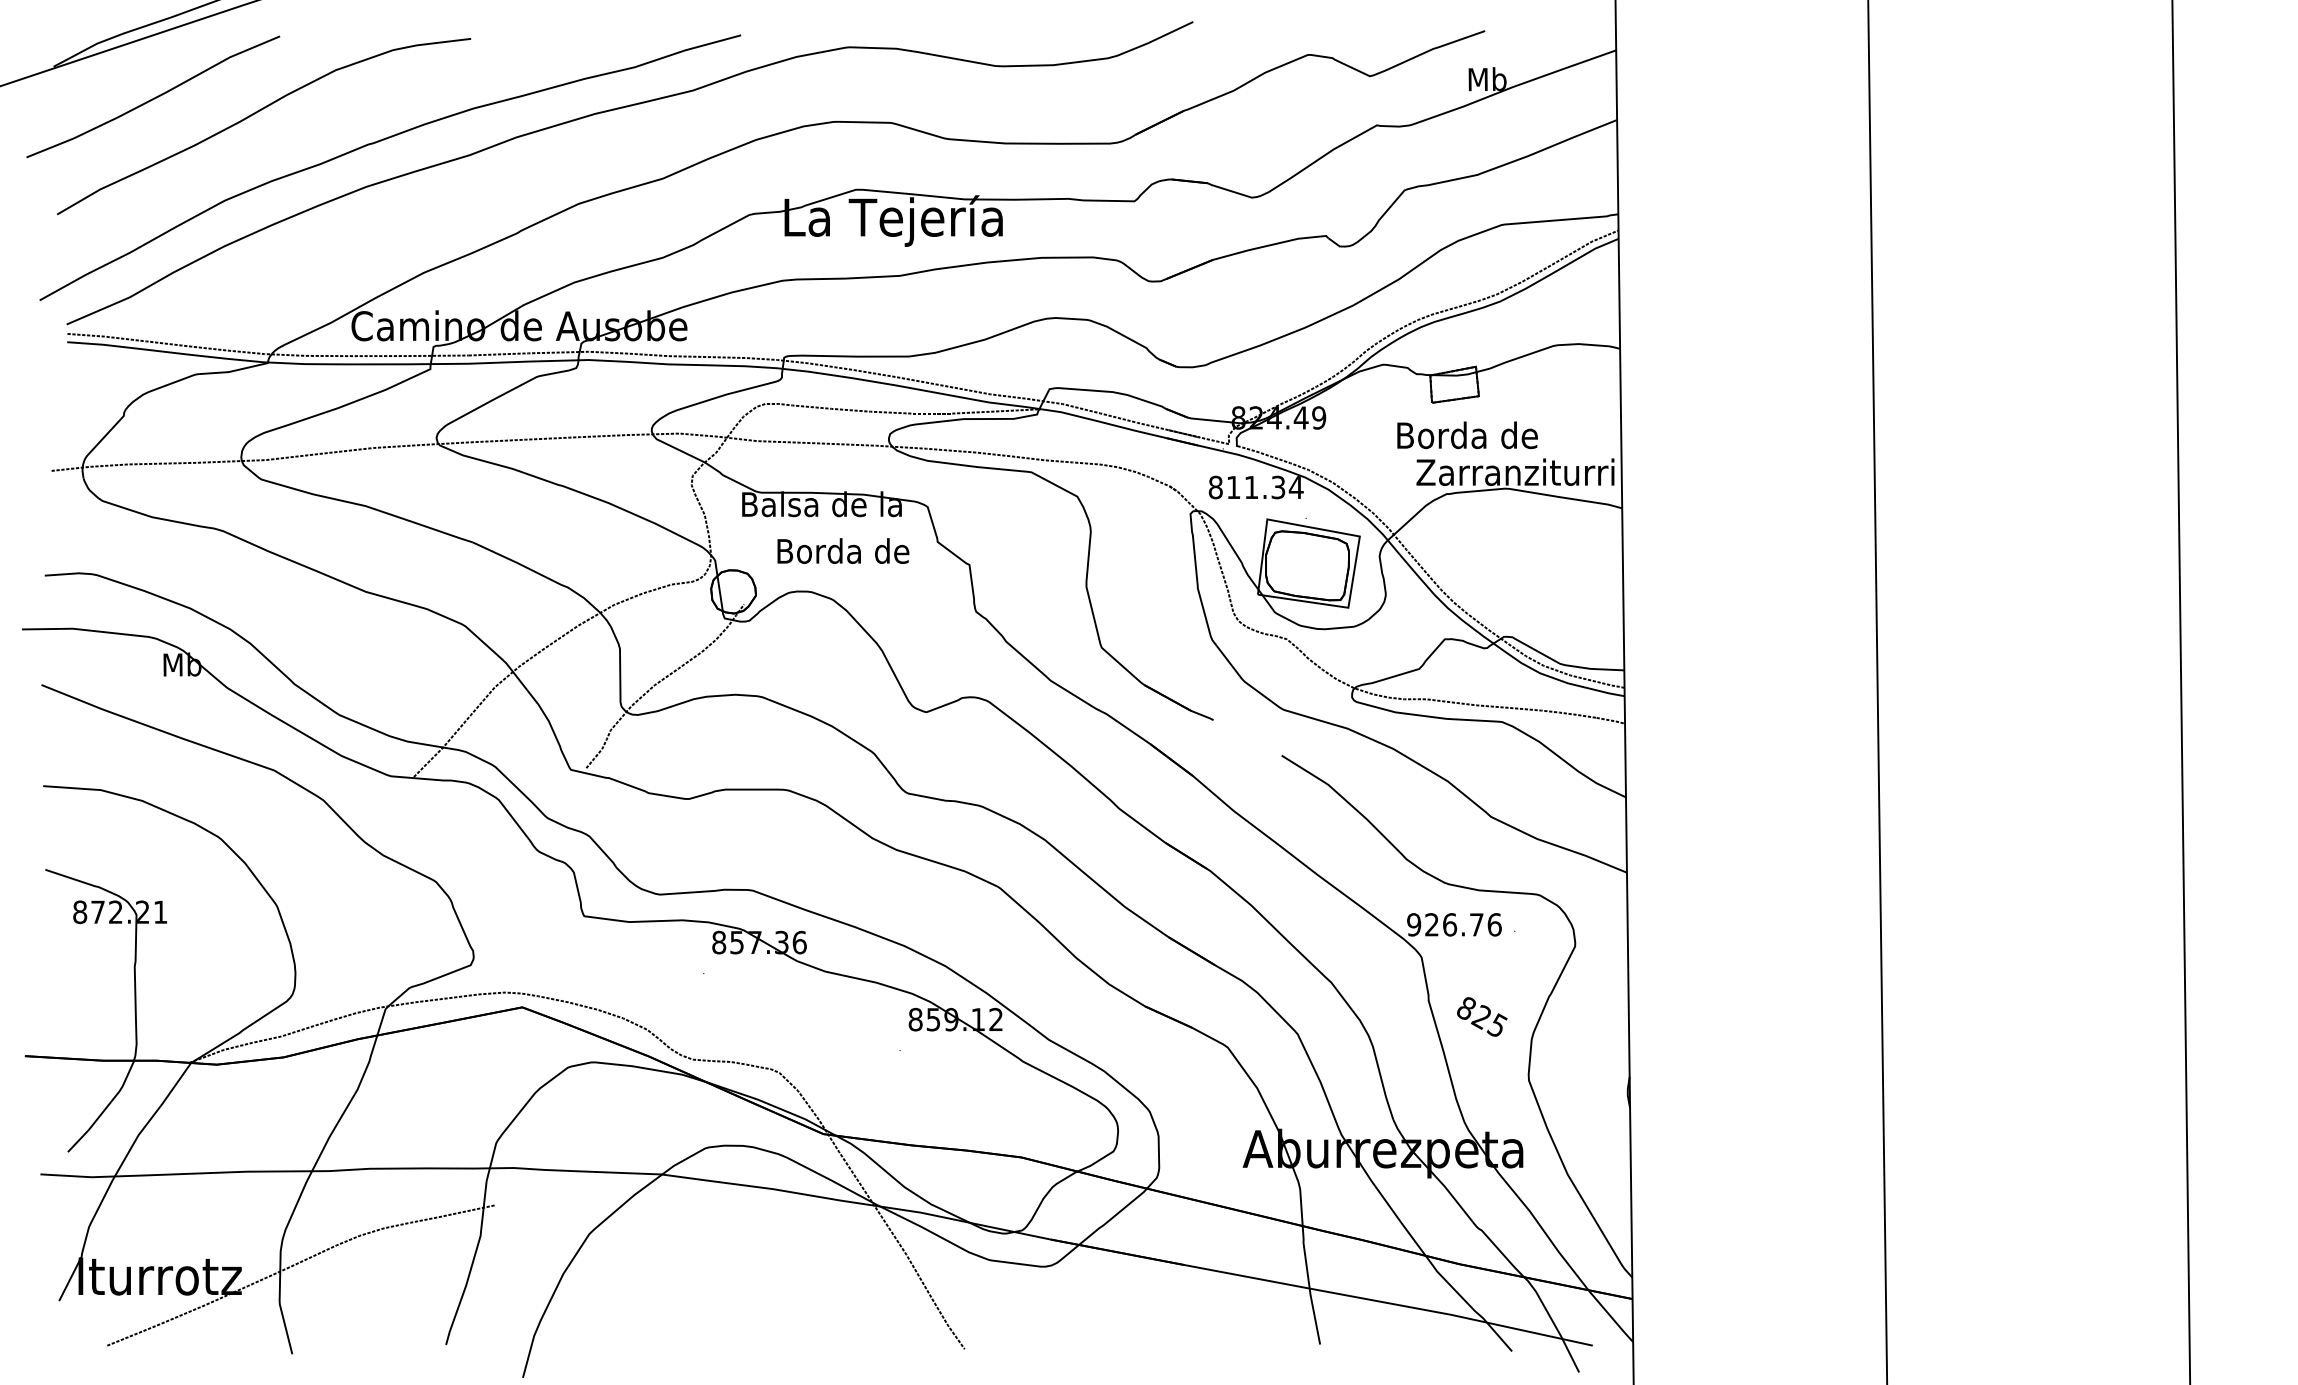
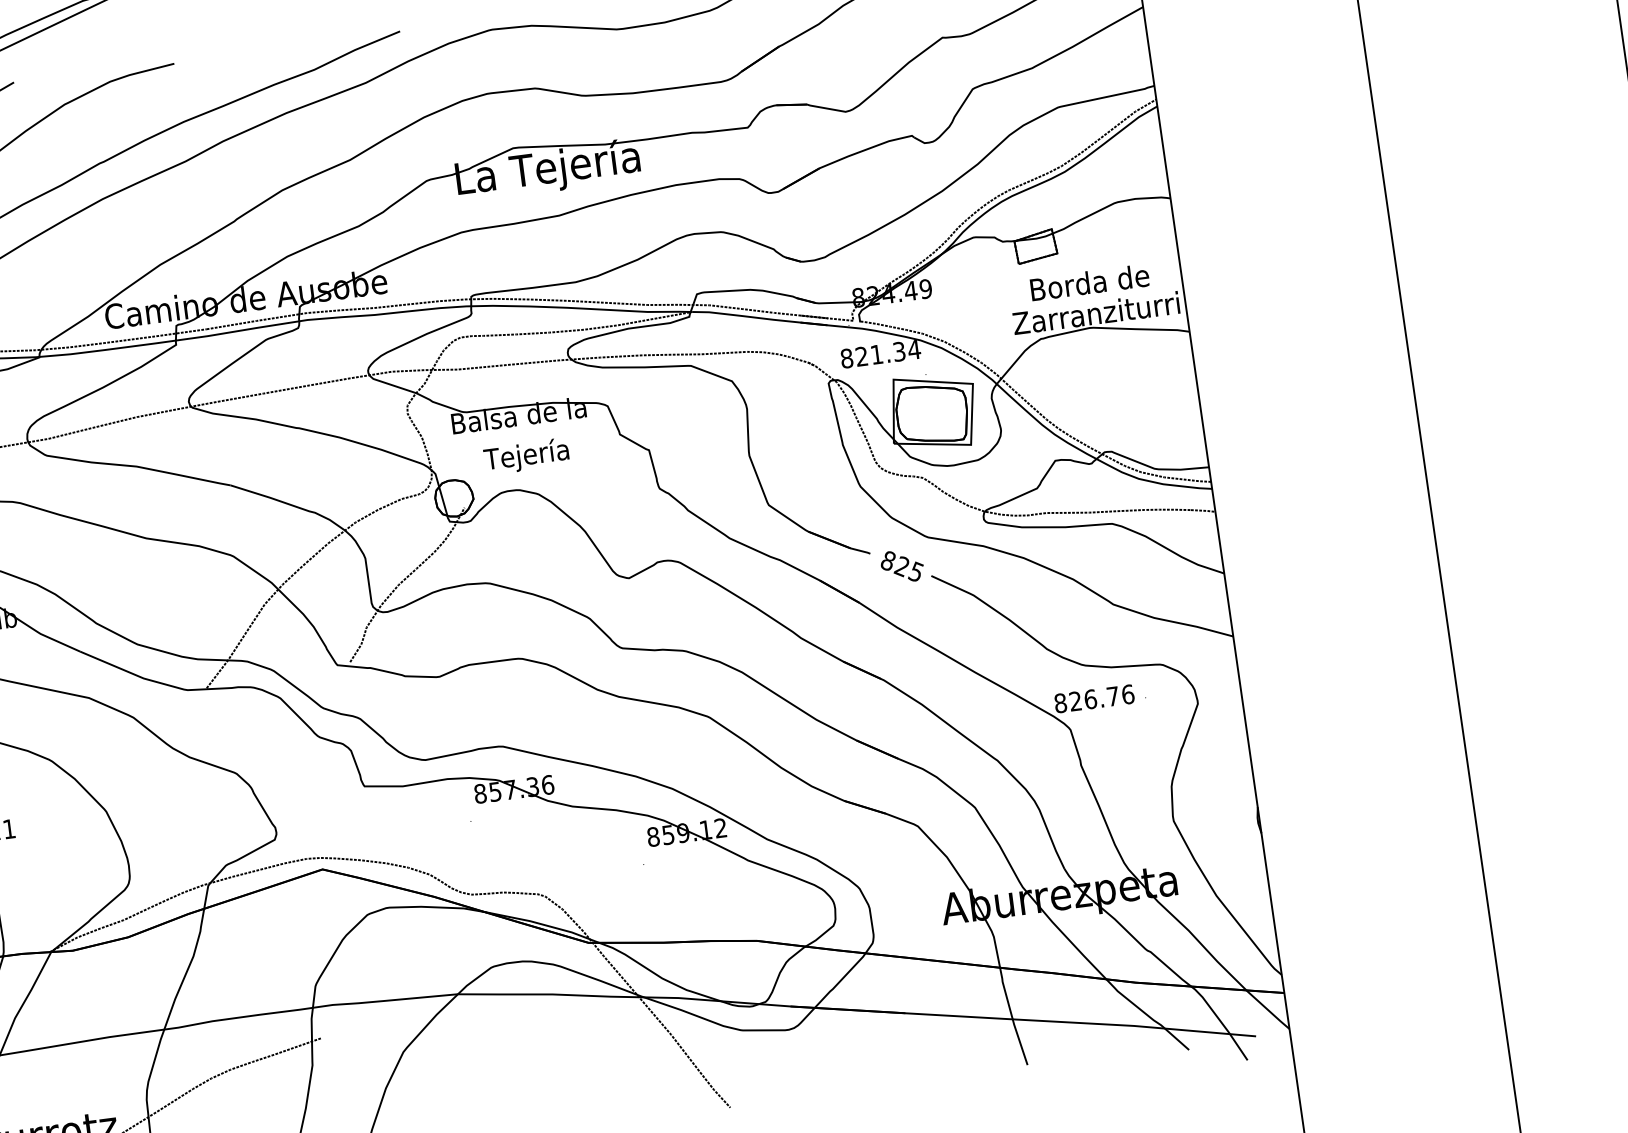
text: (1467, 435) -> (1089, 282), moved
text: (1233, 486) -> (861, 355), 811.34 -> 821.34
text: (841, 553) -> (540, 454), Borda de -> Tejería
text: (1414, 924) -> (1060, 702), 926.76 -> 826.76
text: (1482, 1016) -> (902, 565), moved

